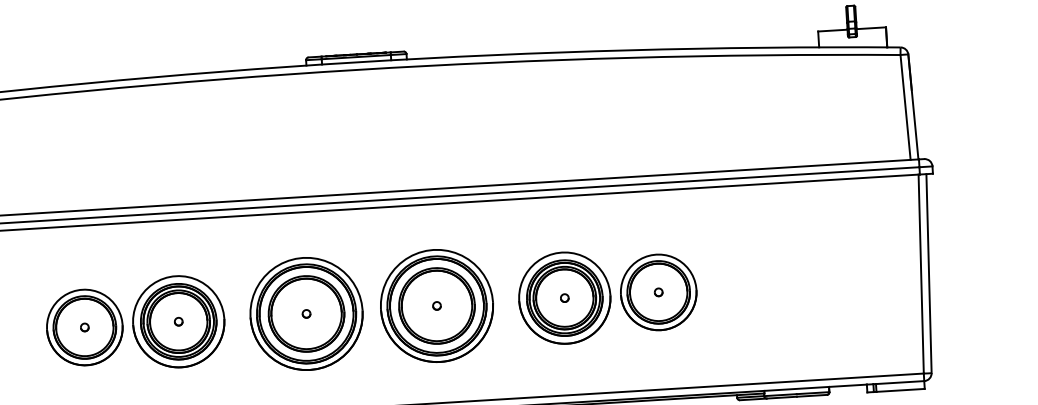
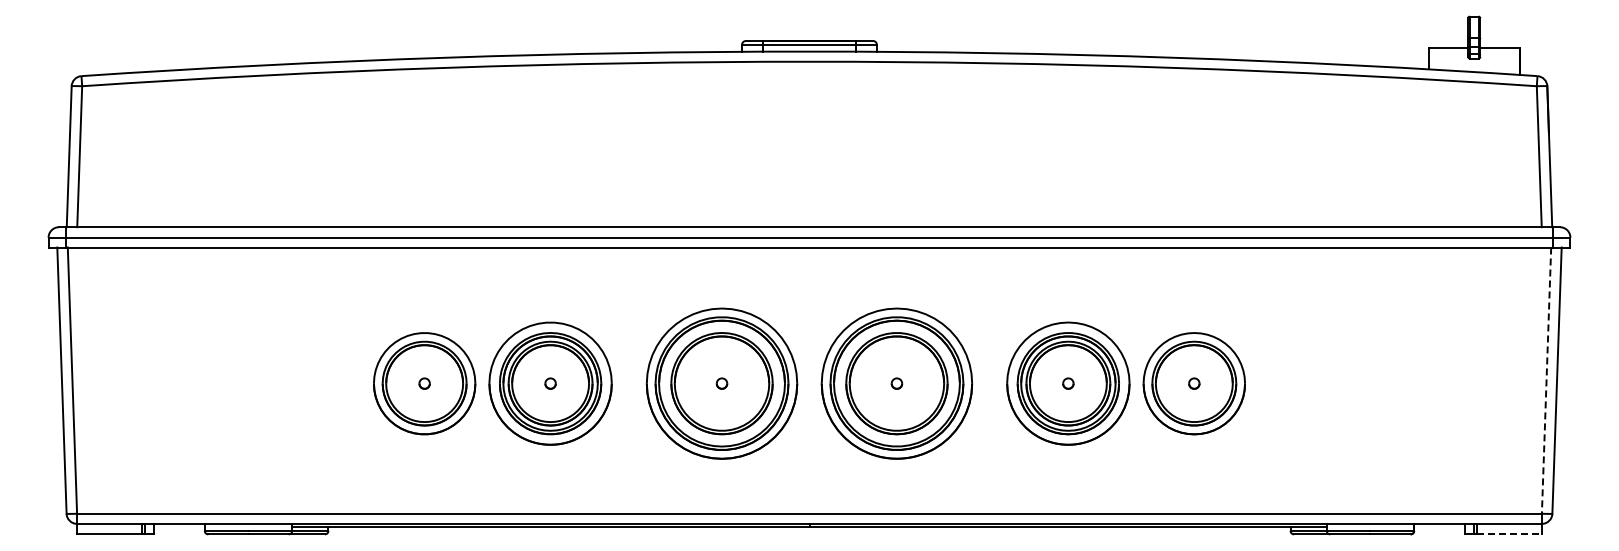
line: (921, 274) -> (1546, 381), solid -> dashed
line: (901, 390) -> (1510, 534), solid -> dashed

